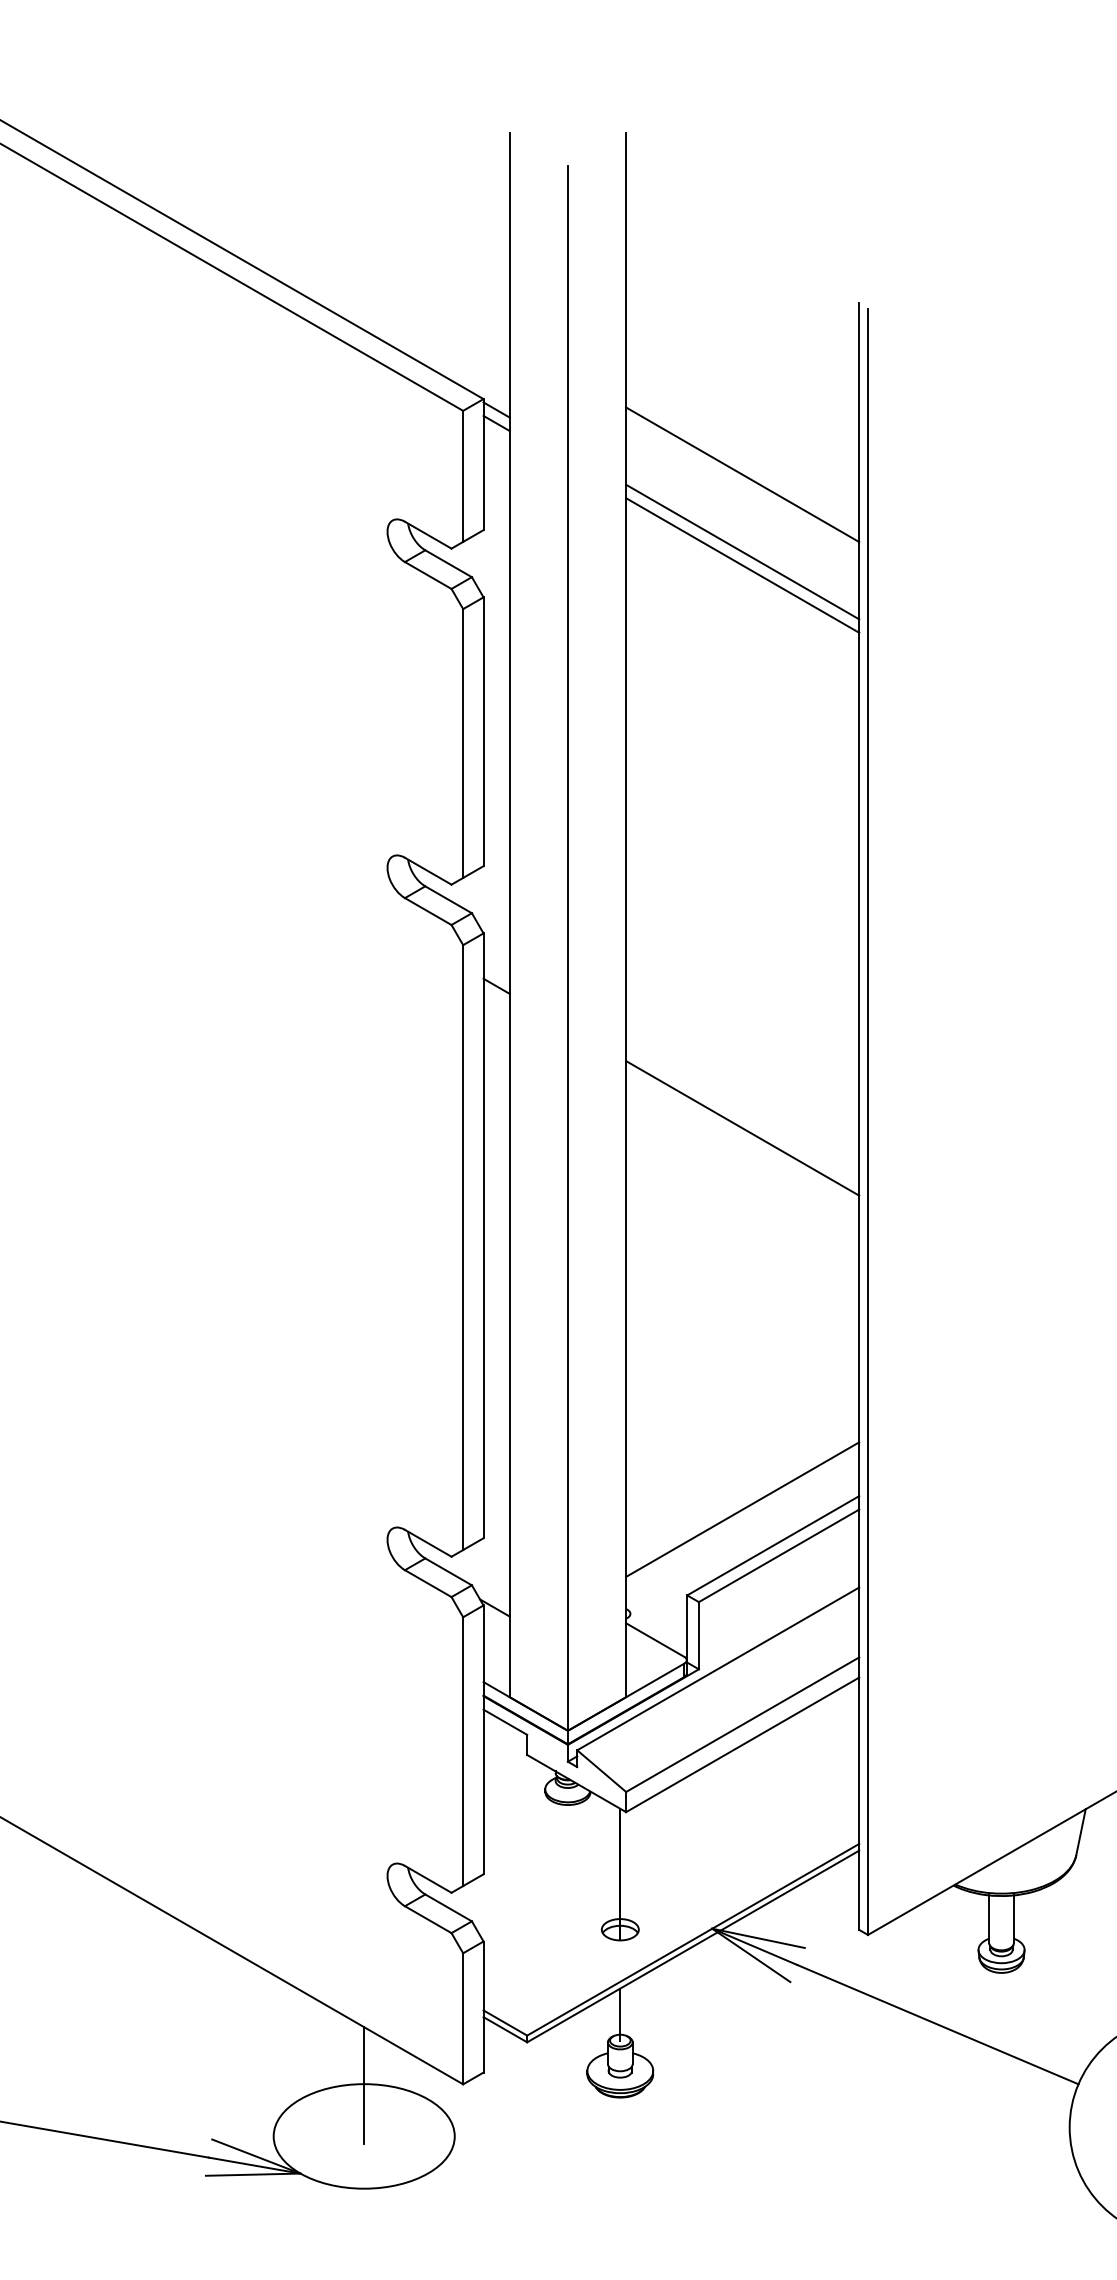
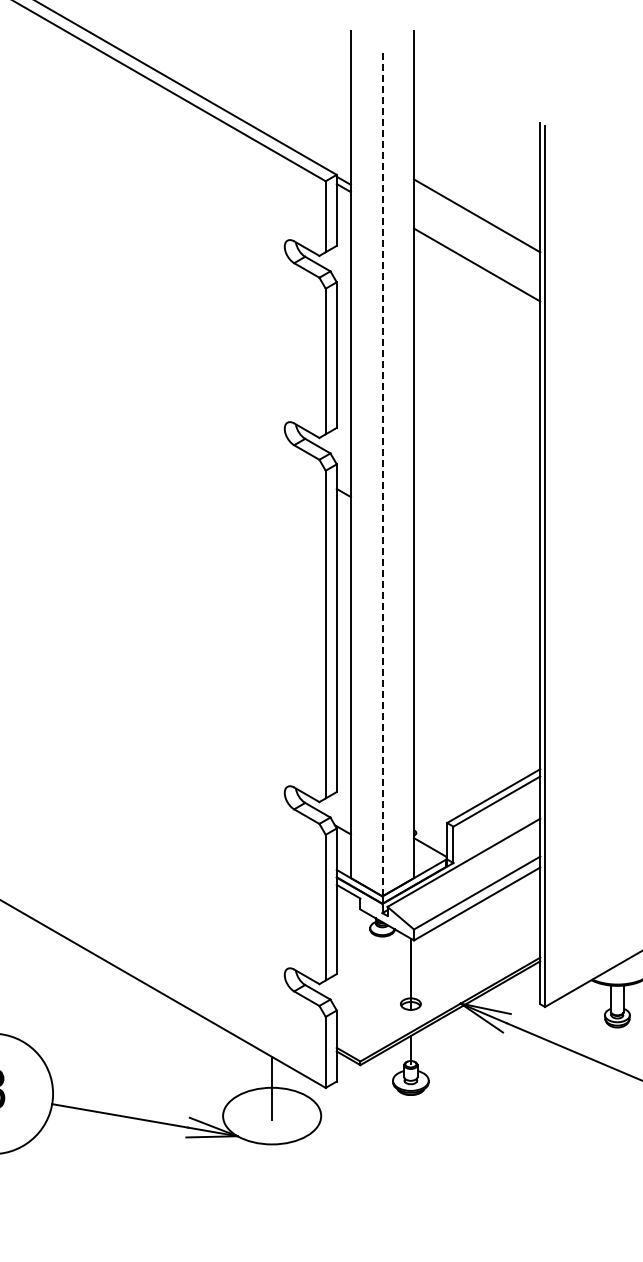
line: (743, 551) -> (477, 257), removed
line: (567, 948) -> (382, 472), solid -> dashed
line: (743, 1127) -> (477, 569), removed
line: (743, 1509) -> (477, 776), removed

